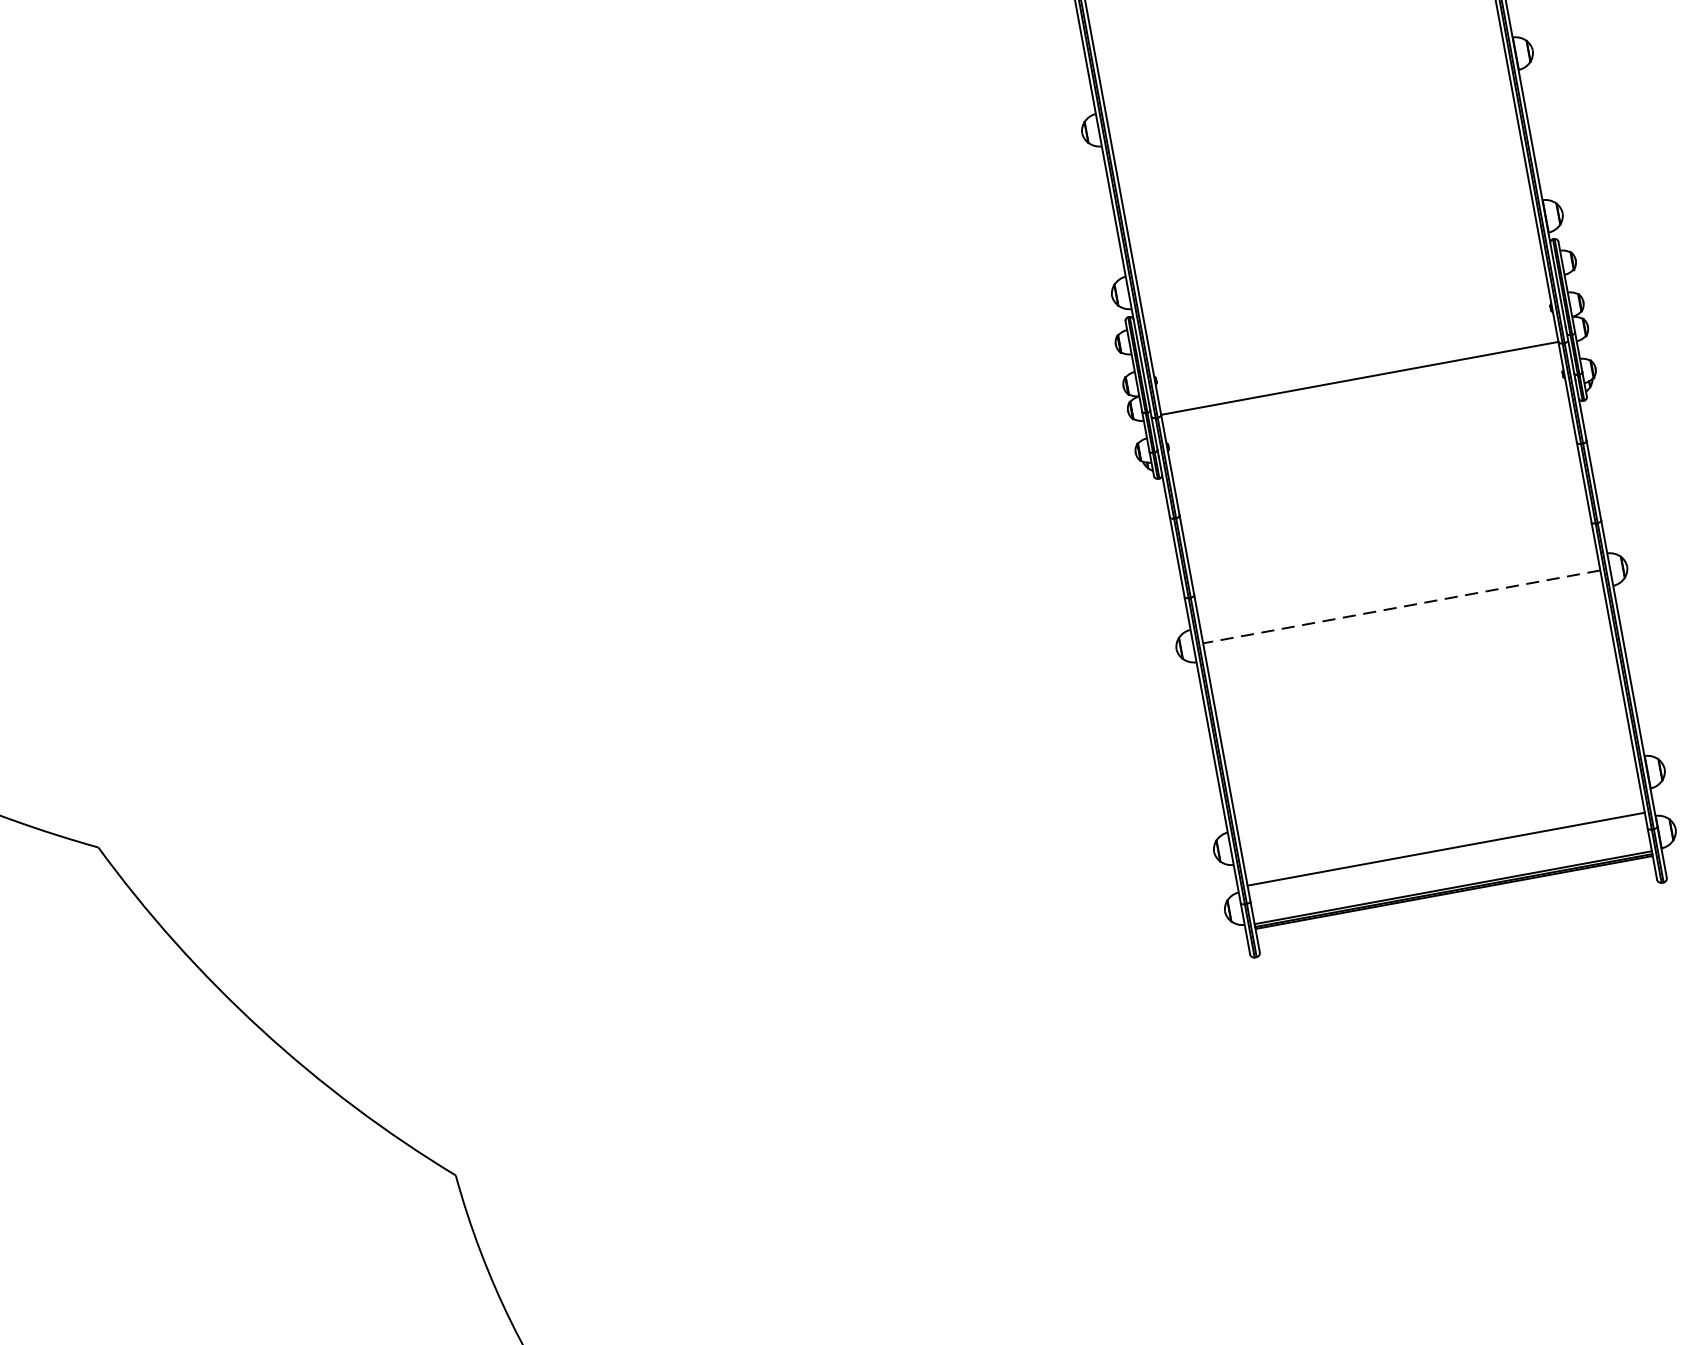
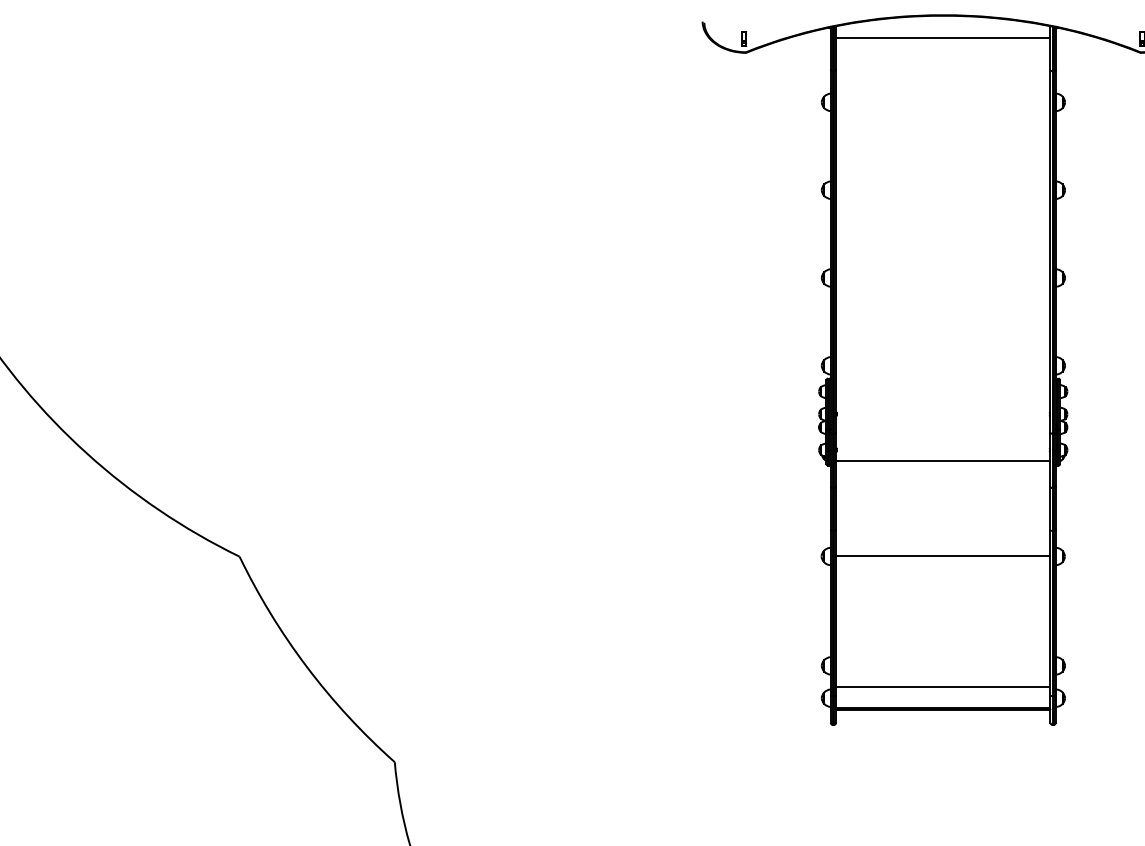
line: (1360, 378) -> (943, 460), moved
line: (1400, 606) -> (942, 555), dashed -> solid

